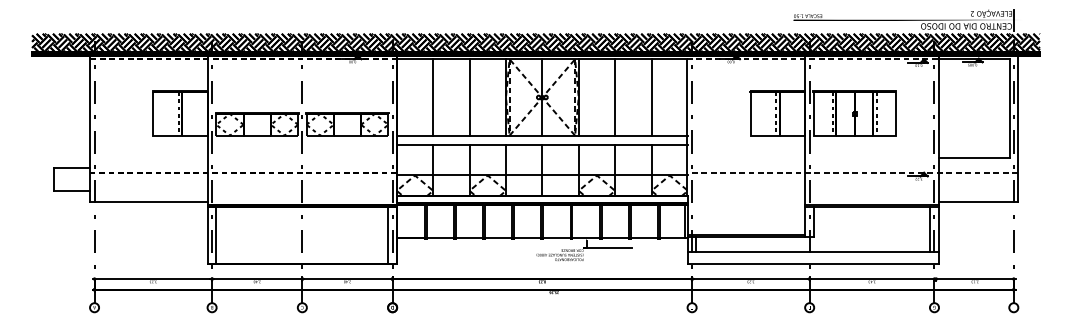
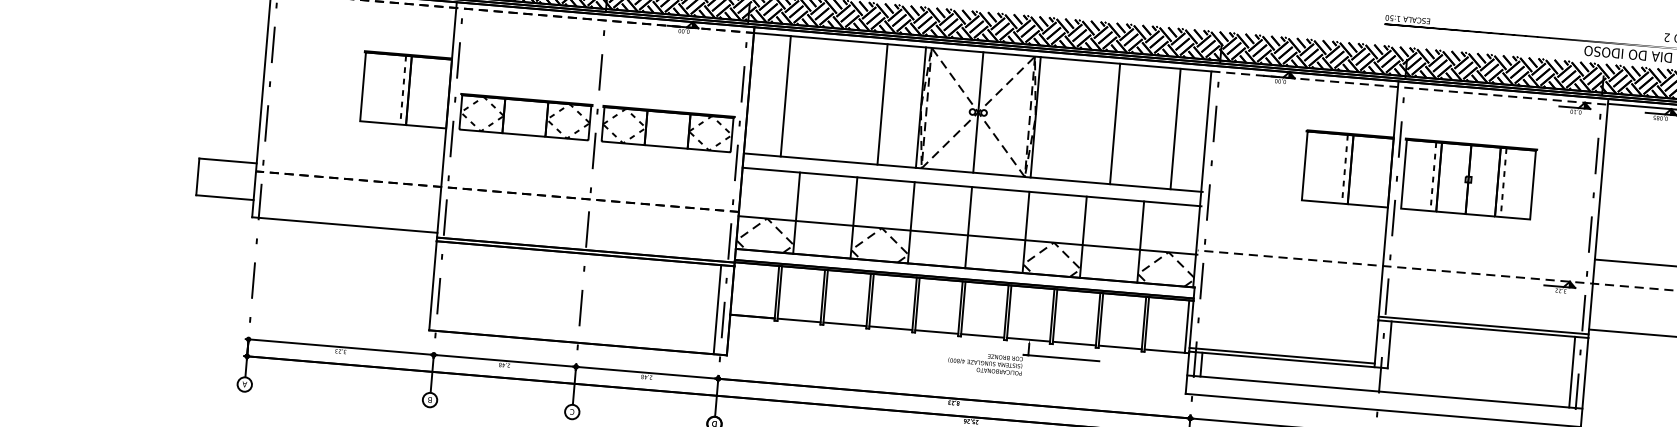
line: (433, 97) -> (786, 96), moved
line: (469, 97) -> (882, 104), moved
line: (615, 97) -> (1115, 124), moved
line: (651, 97) -> (1175, 129), moved
line: (216, 235) -> (446, 286), removed

